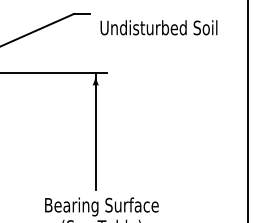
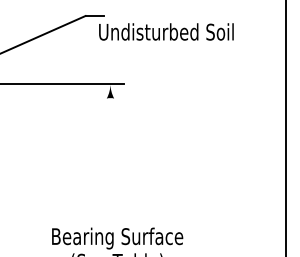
text: (159, 27) -> (166, 31), moved
line: (95, 130) -> (110, 150), removed

